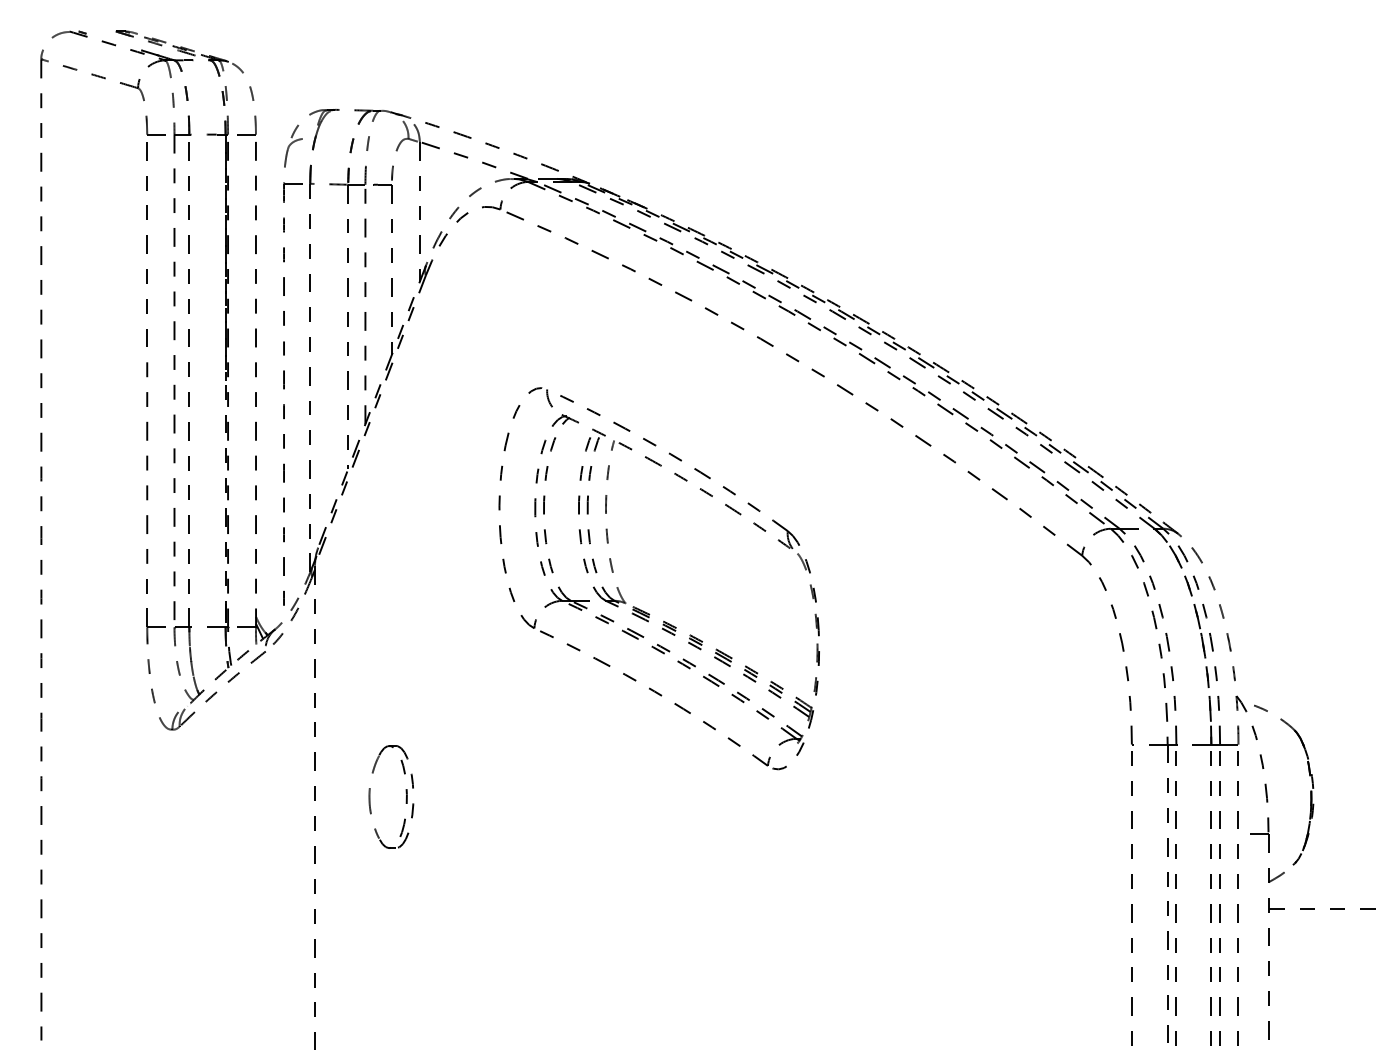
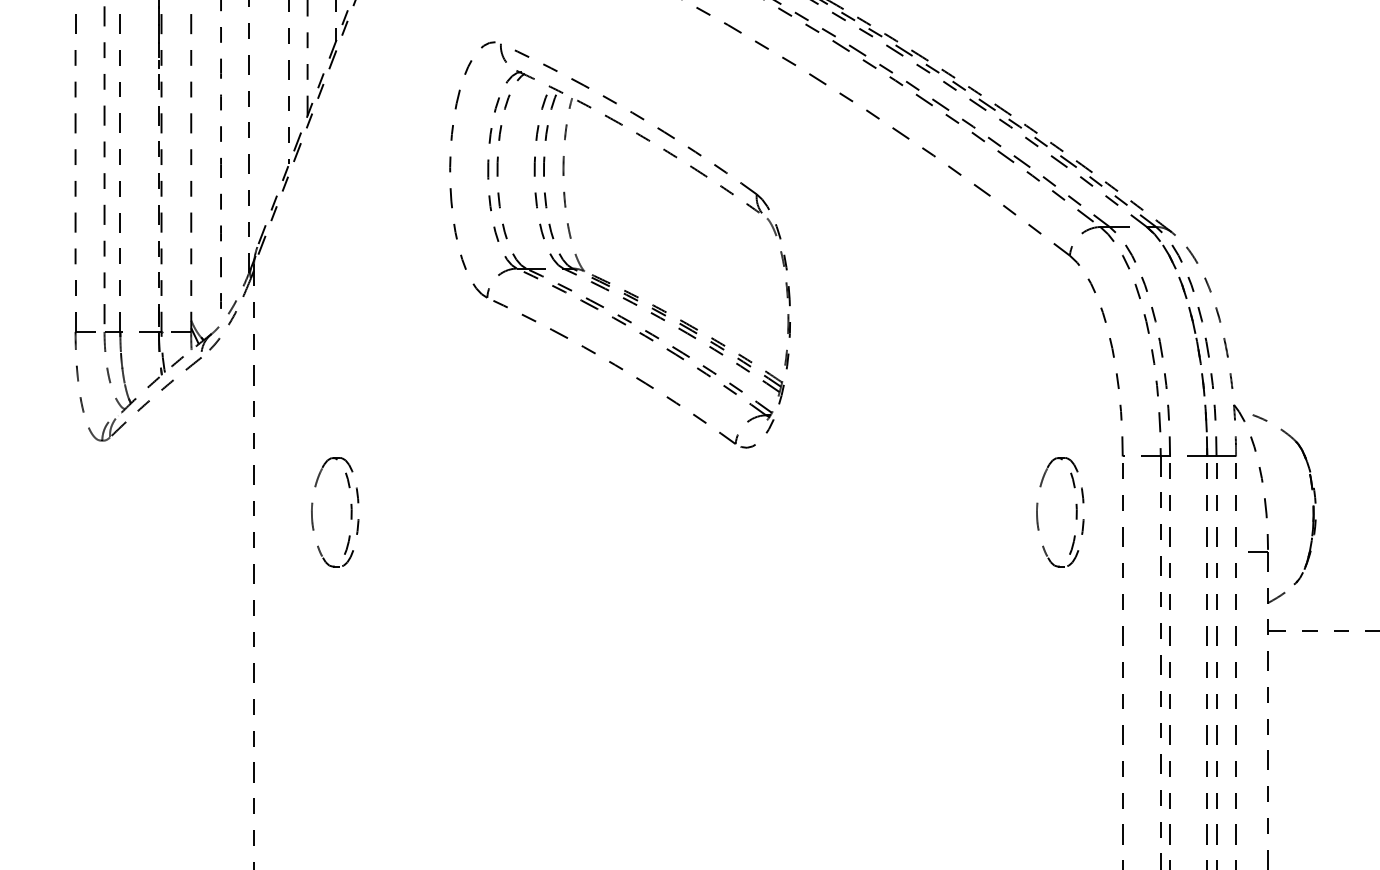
part: (643, 610) -> (603, 278), moved
part: (1087, 796) -> (1075, 511), added

